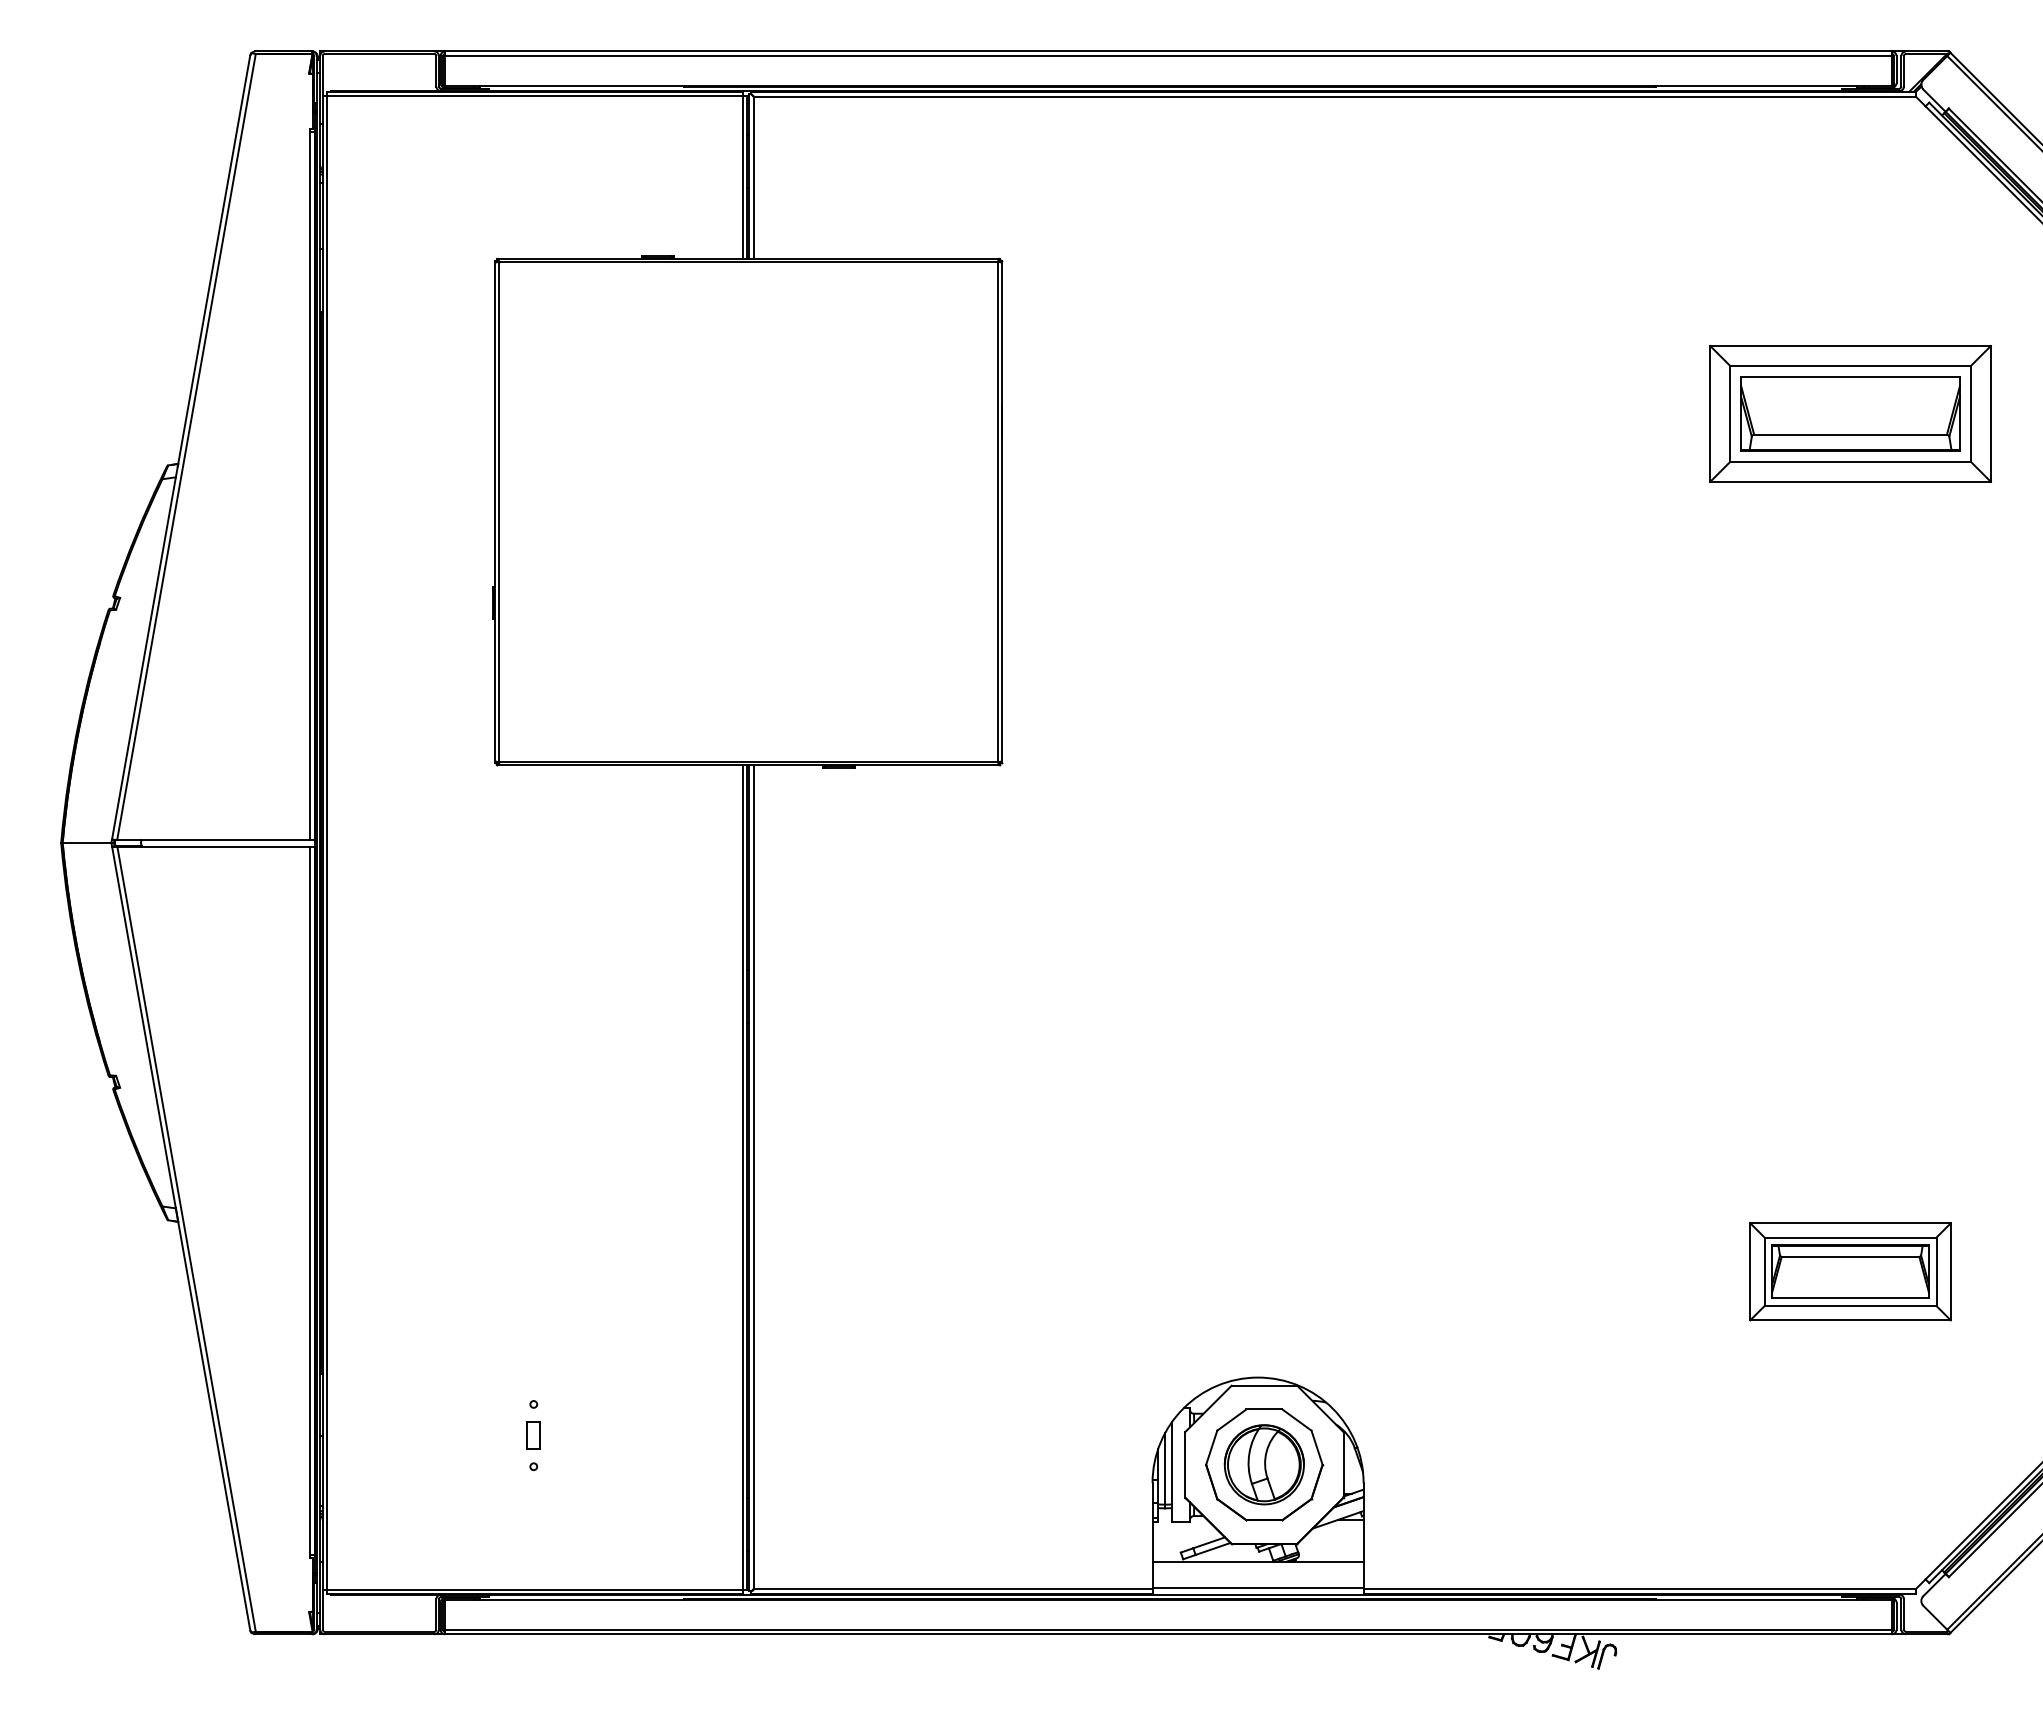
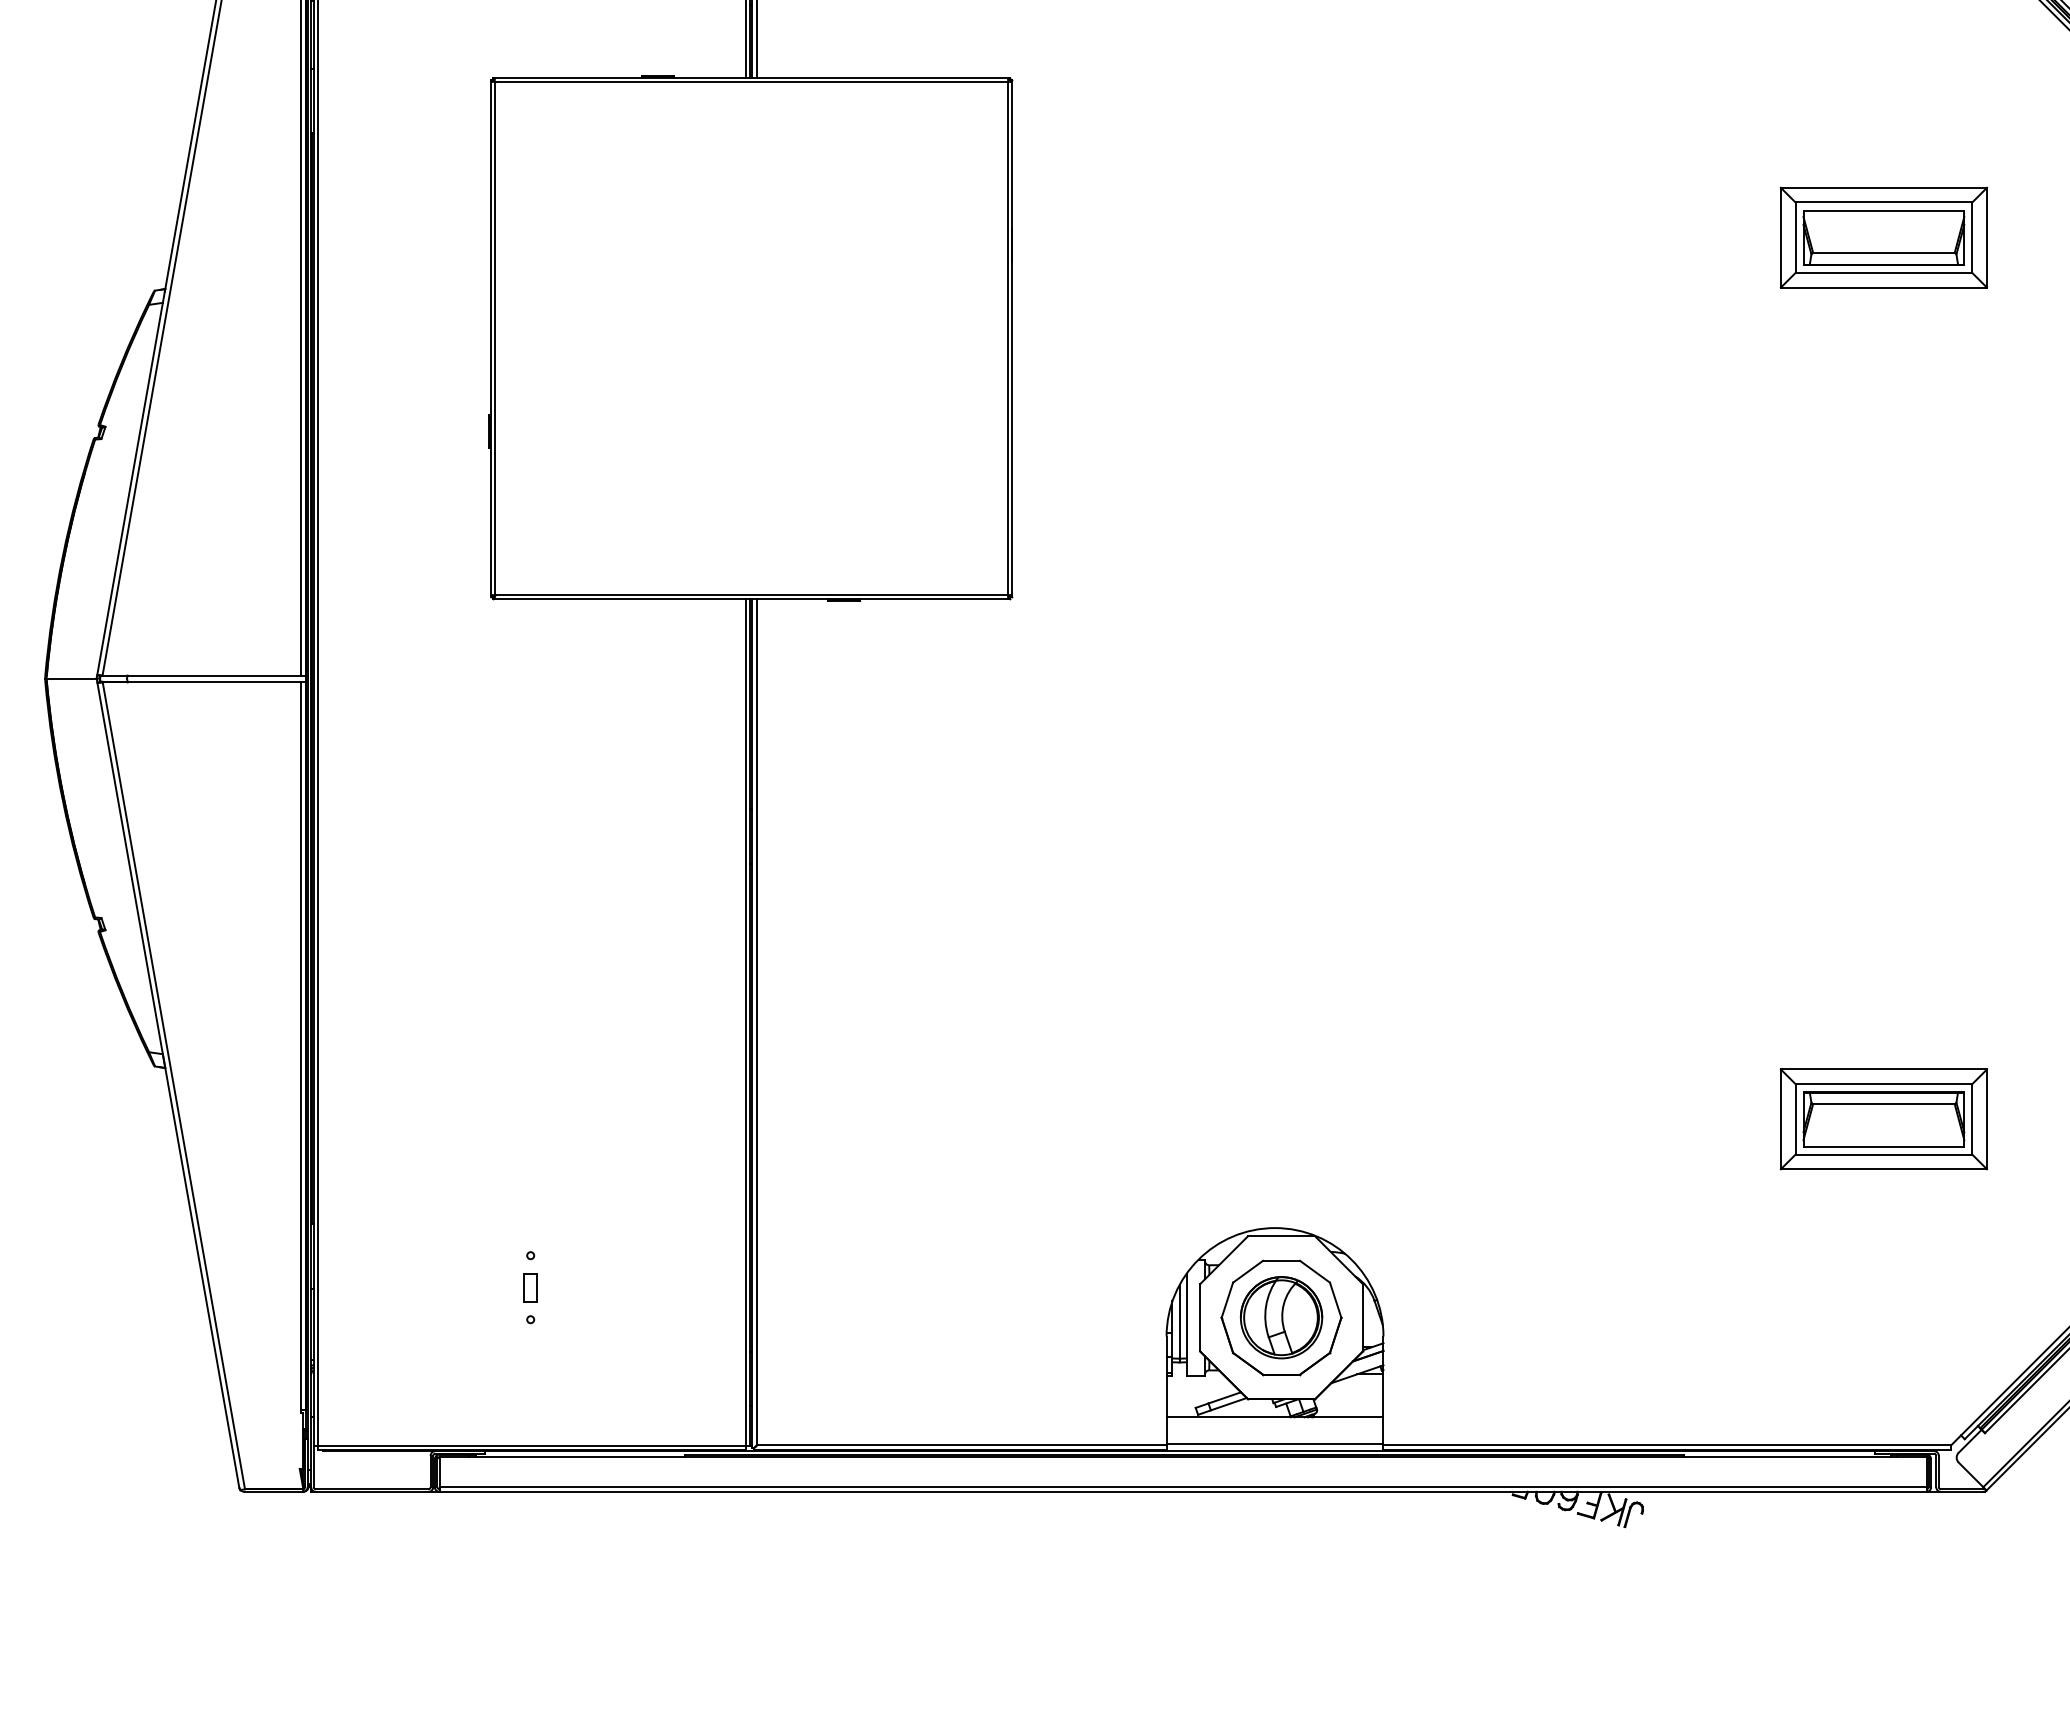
part: (1850, 413) -> (1883, 237), size x0.71

